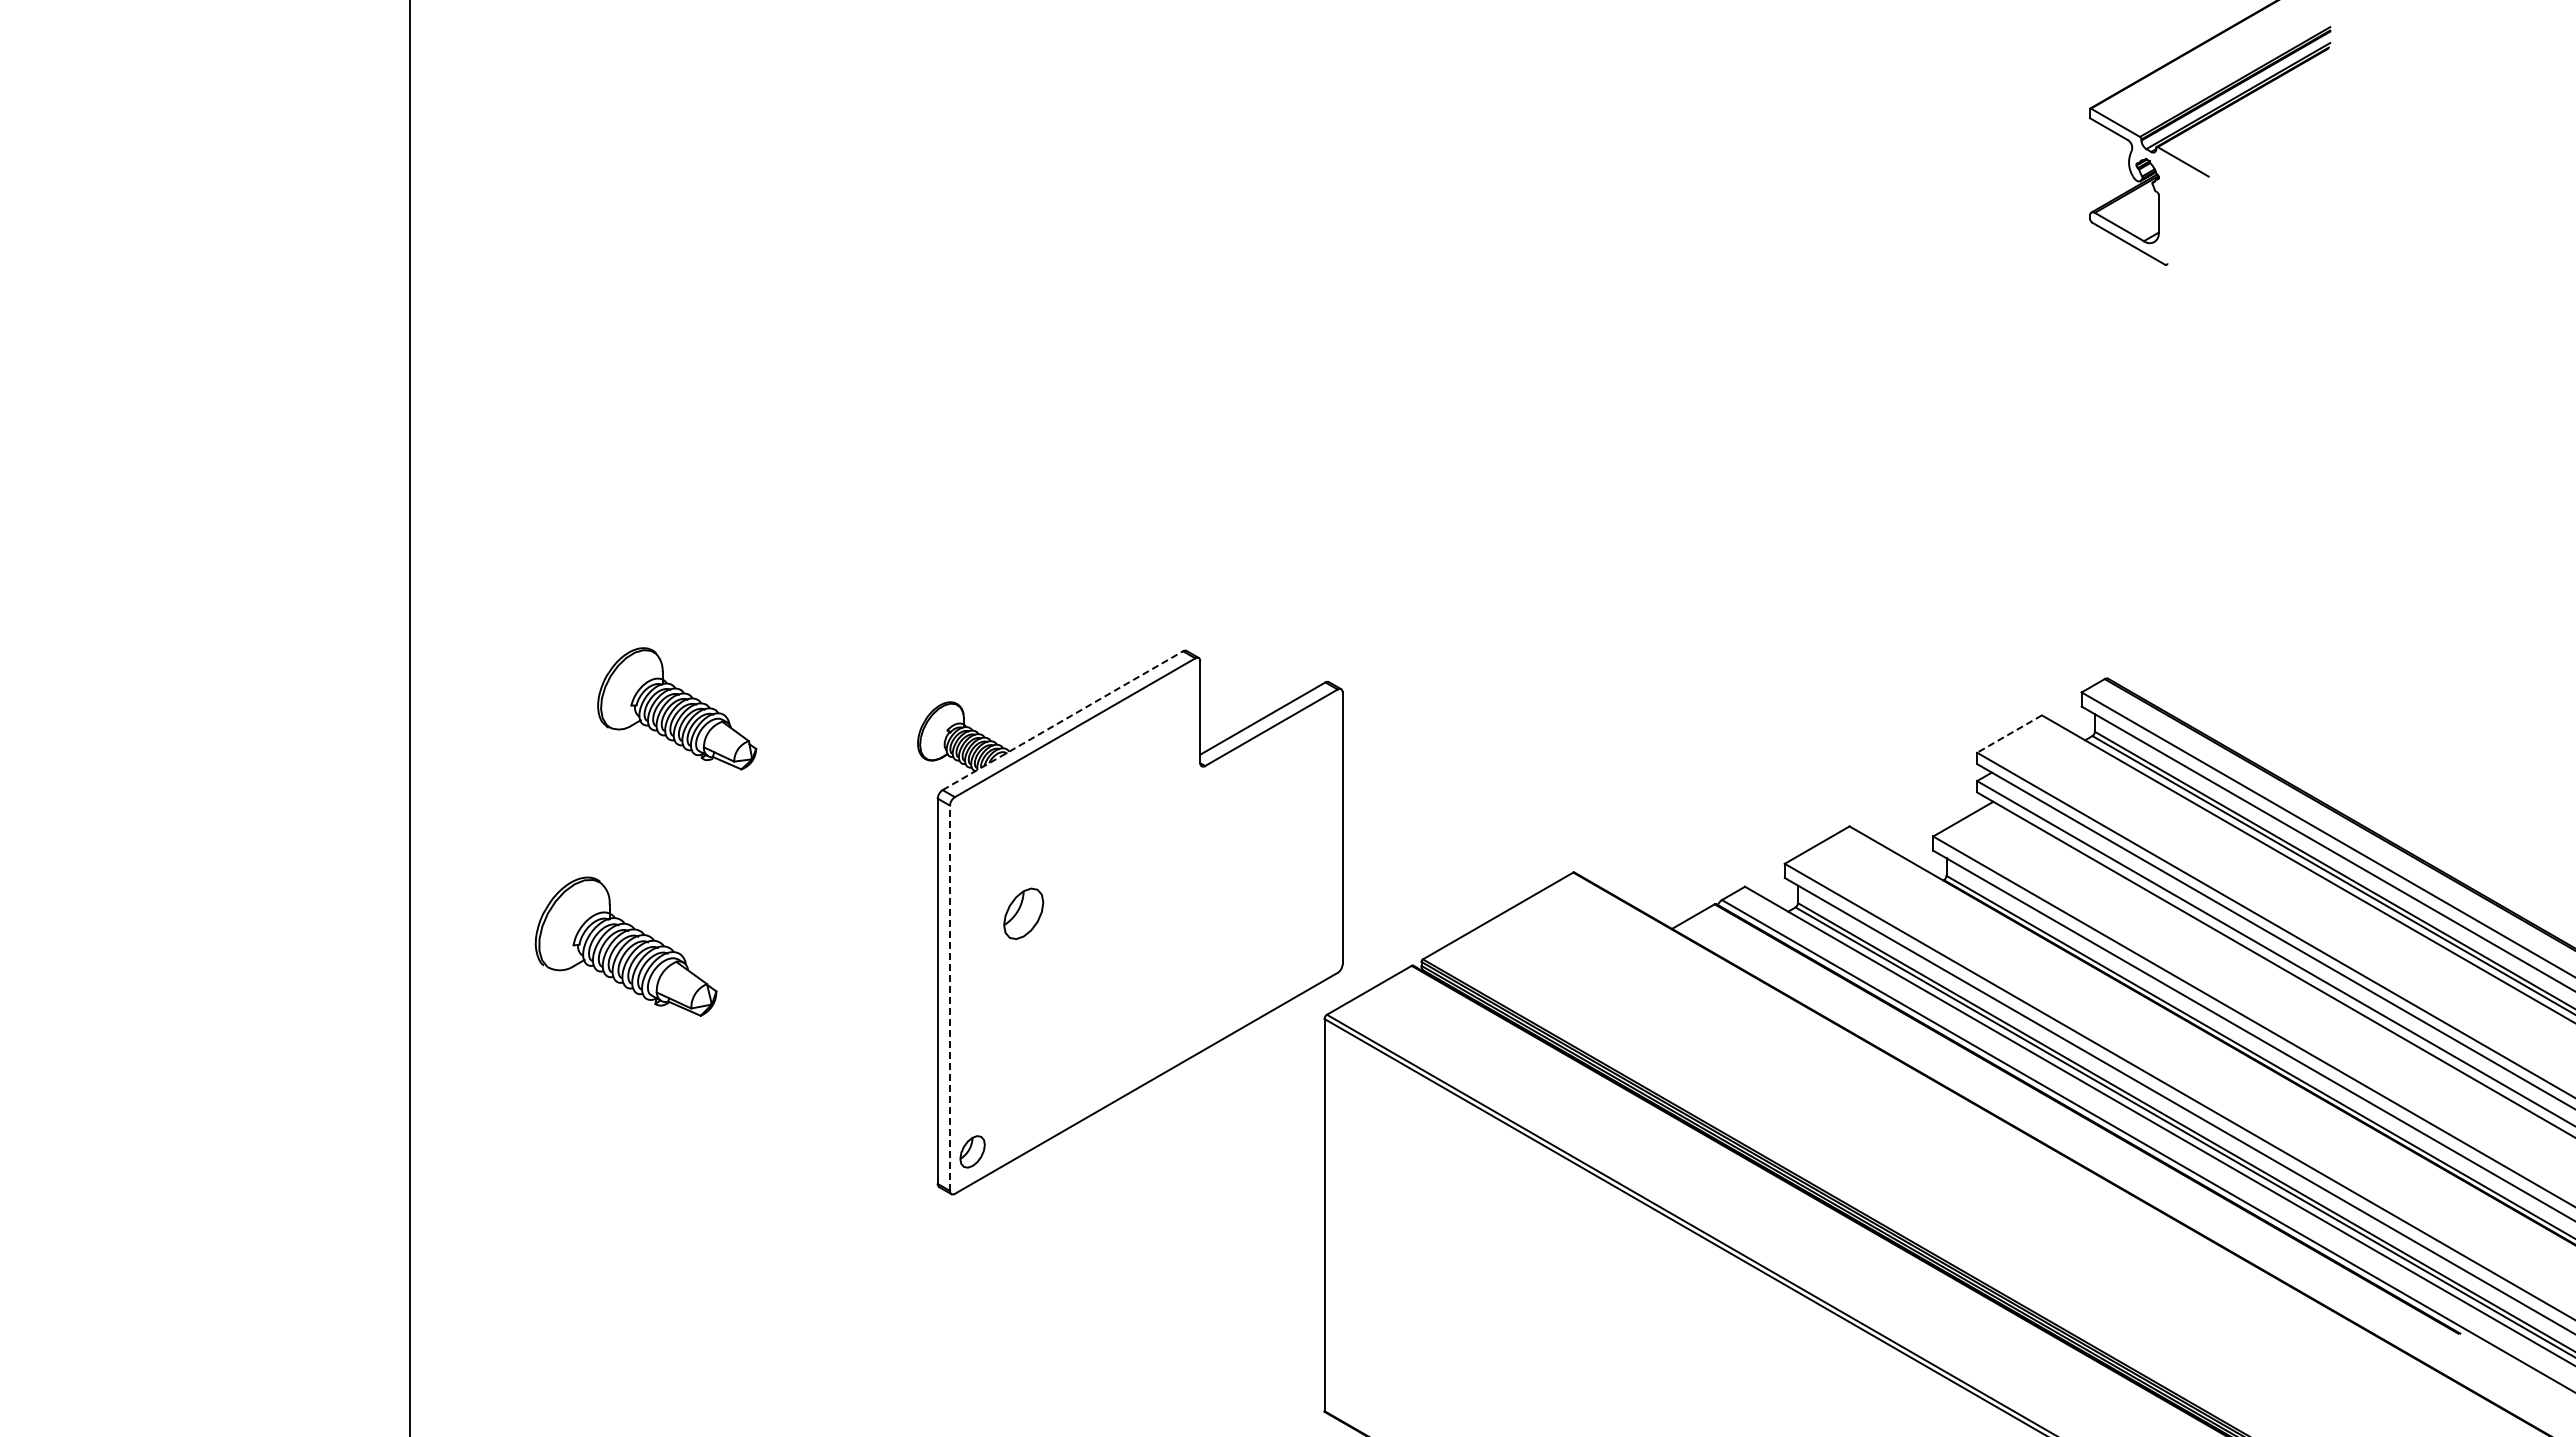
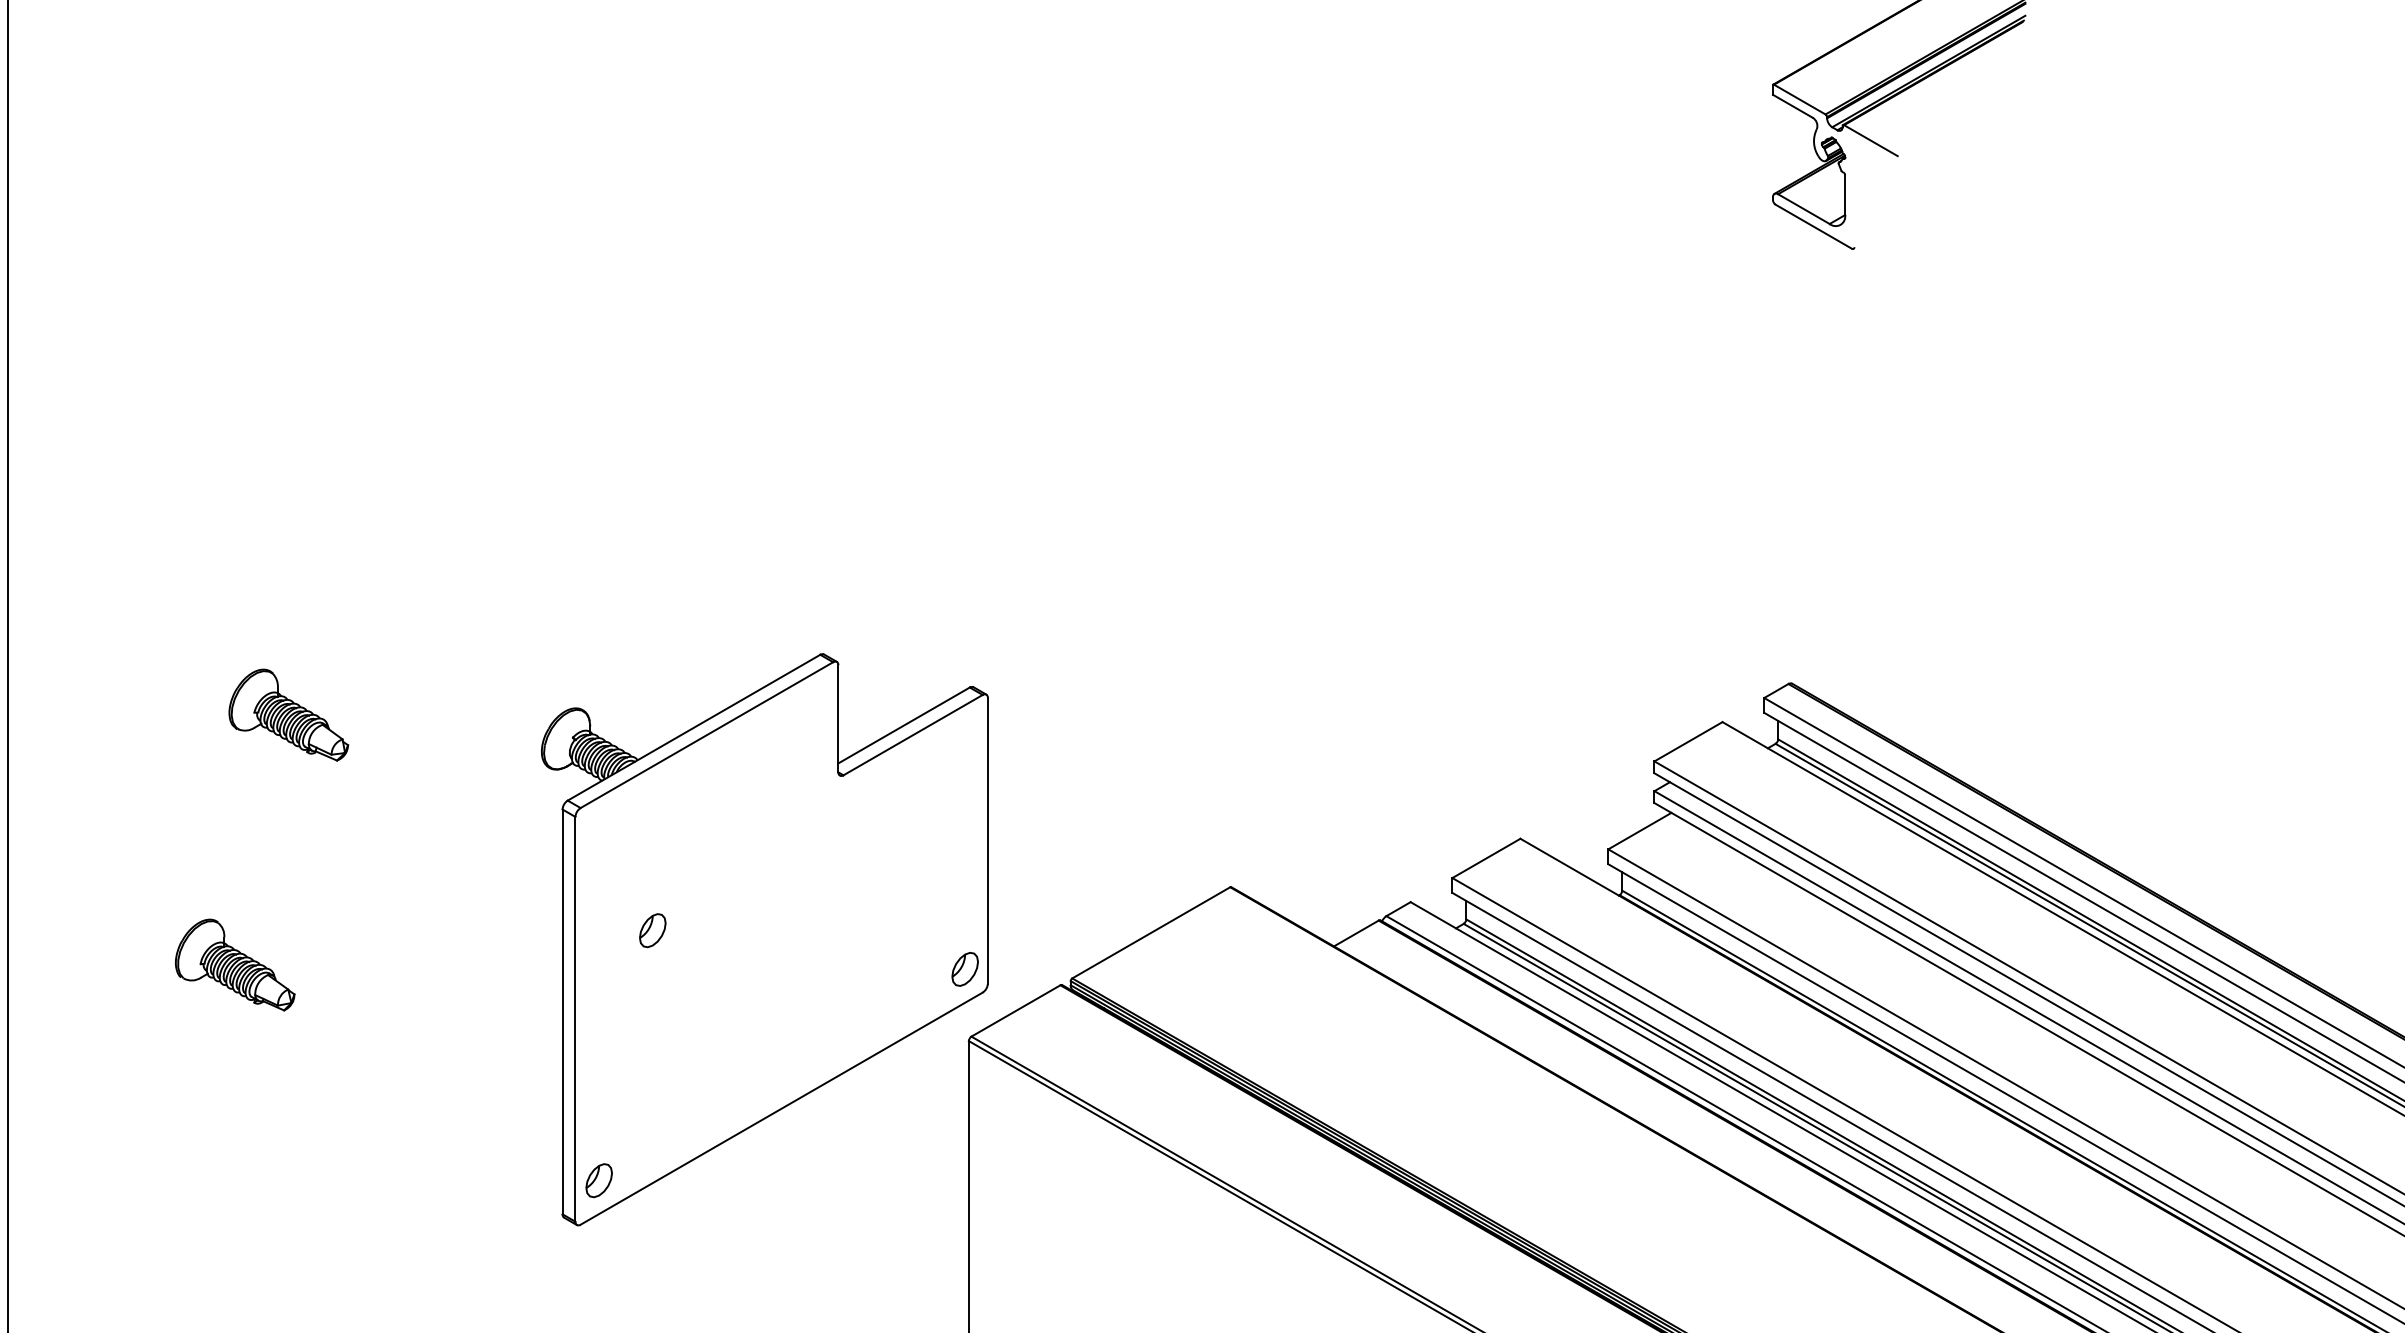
part: (676, 708) -> (288, 714), size x0.71
line: (1062, 720) -> (693, 727), dashed -> solid
line: (2009, 734) -> (1688, 742), dashed -> solid
part: (1023, 913) -> (652, 930), size x0.62
part: (625, 946) -> (234, 964), size x0.62
part: (1321, 950) -> (965, 969), added
line: (950, 998) -> (575, 1019), dashed -> solid

